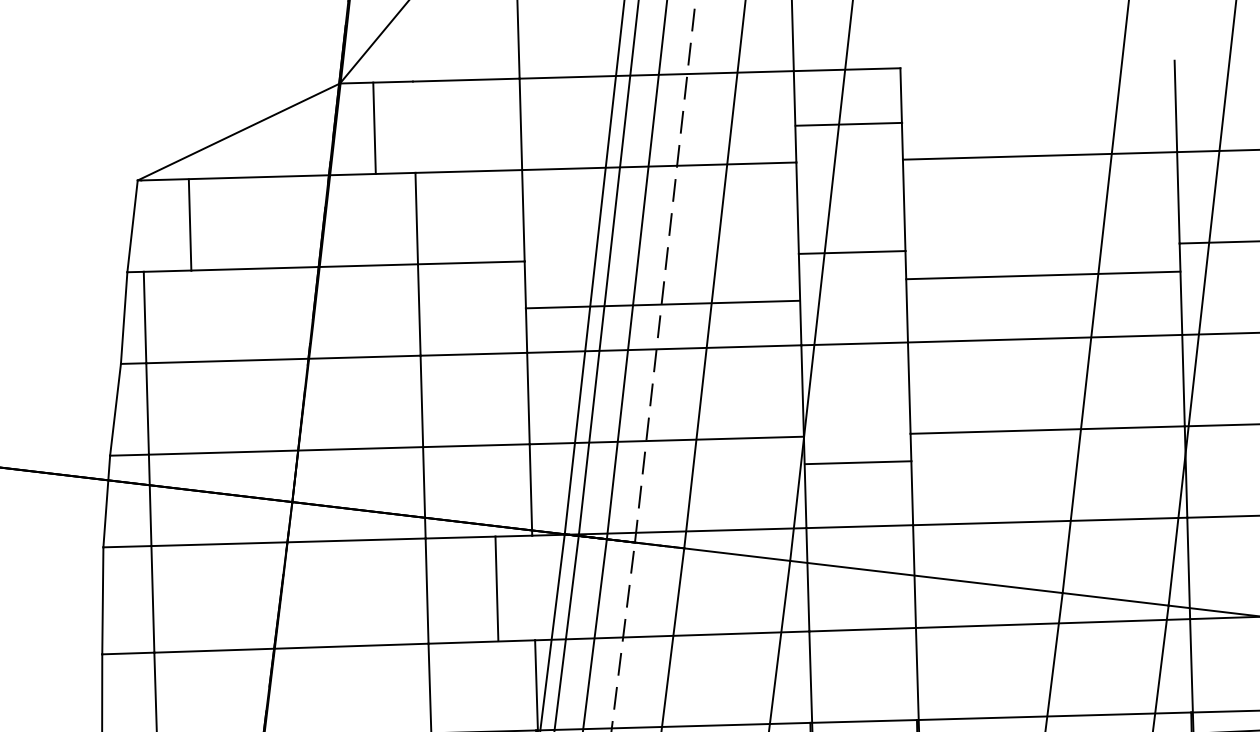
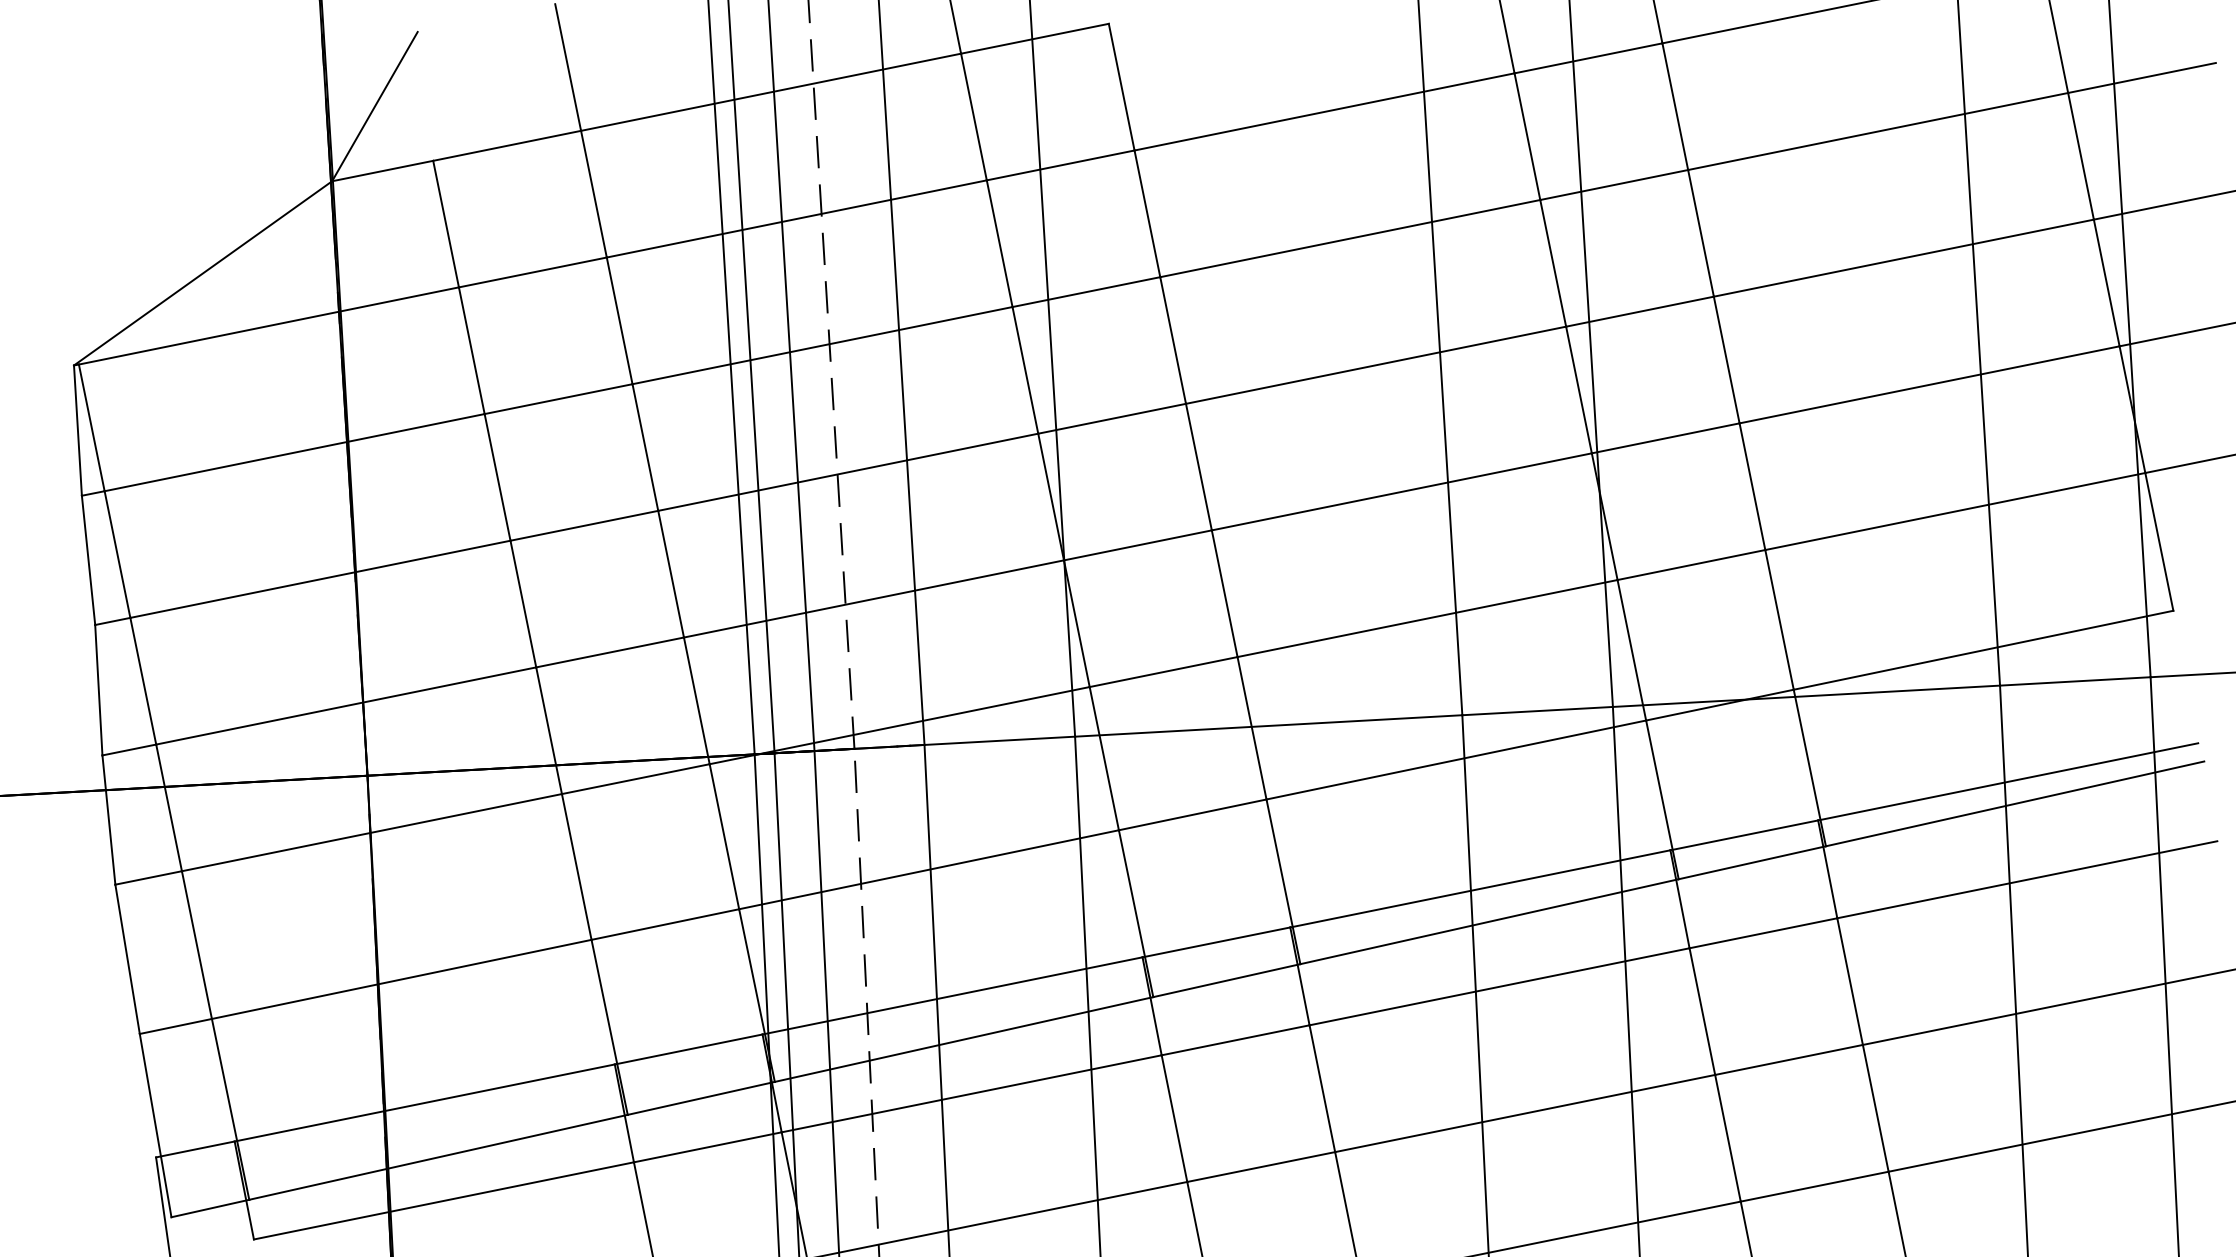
line: (848, 124) -> (1060, 165), moved
line: (374, 127) -> (445, 223), moved
line: (189, 224) -> (91, 427), moved
line: (1043, 275) -> (1350, 238), moved
line: (662, 304) -> (822, 345), moved
line: (857, 462) -> (1137, 545), moved
line: (496, 588) -> (724, 836), moved

